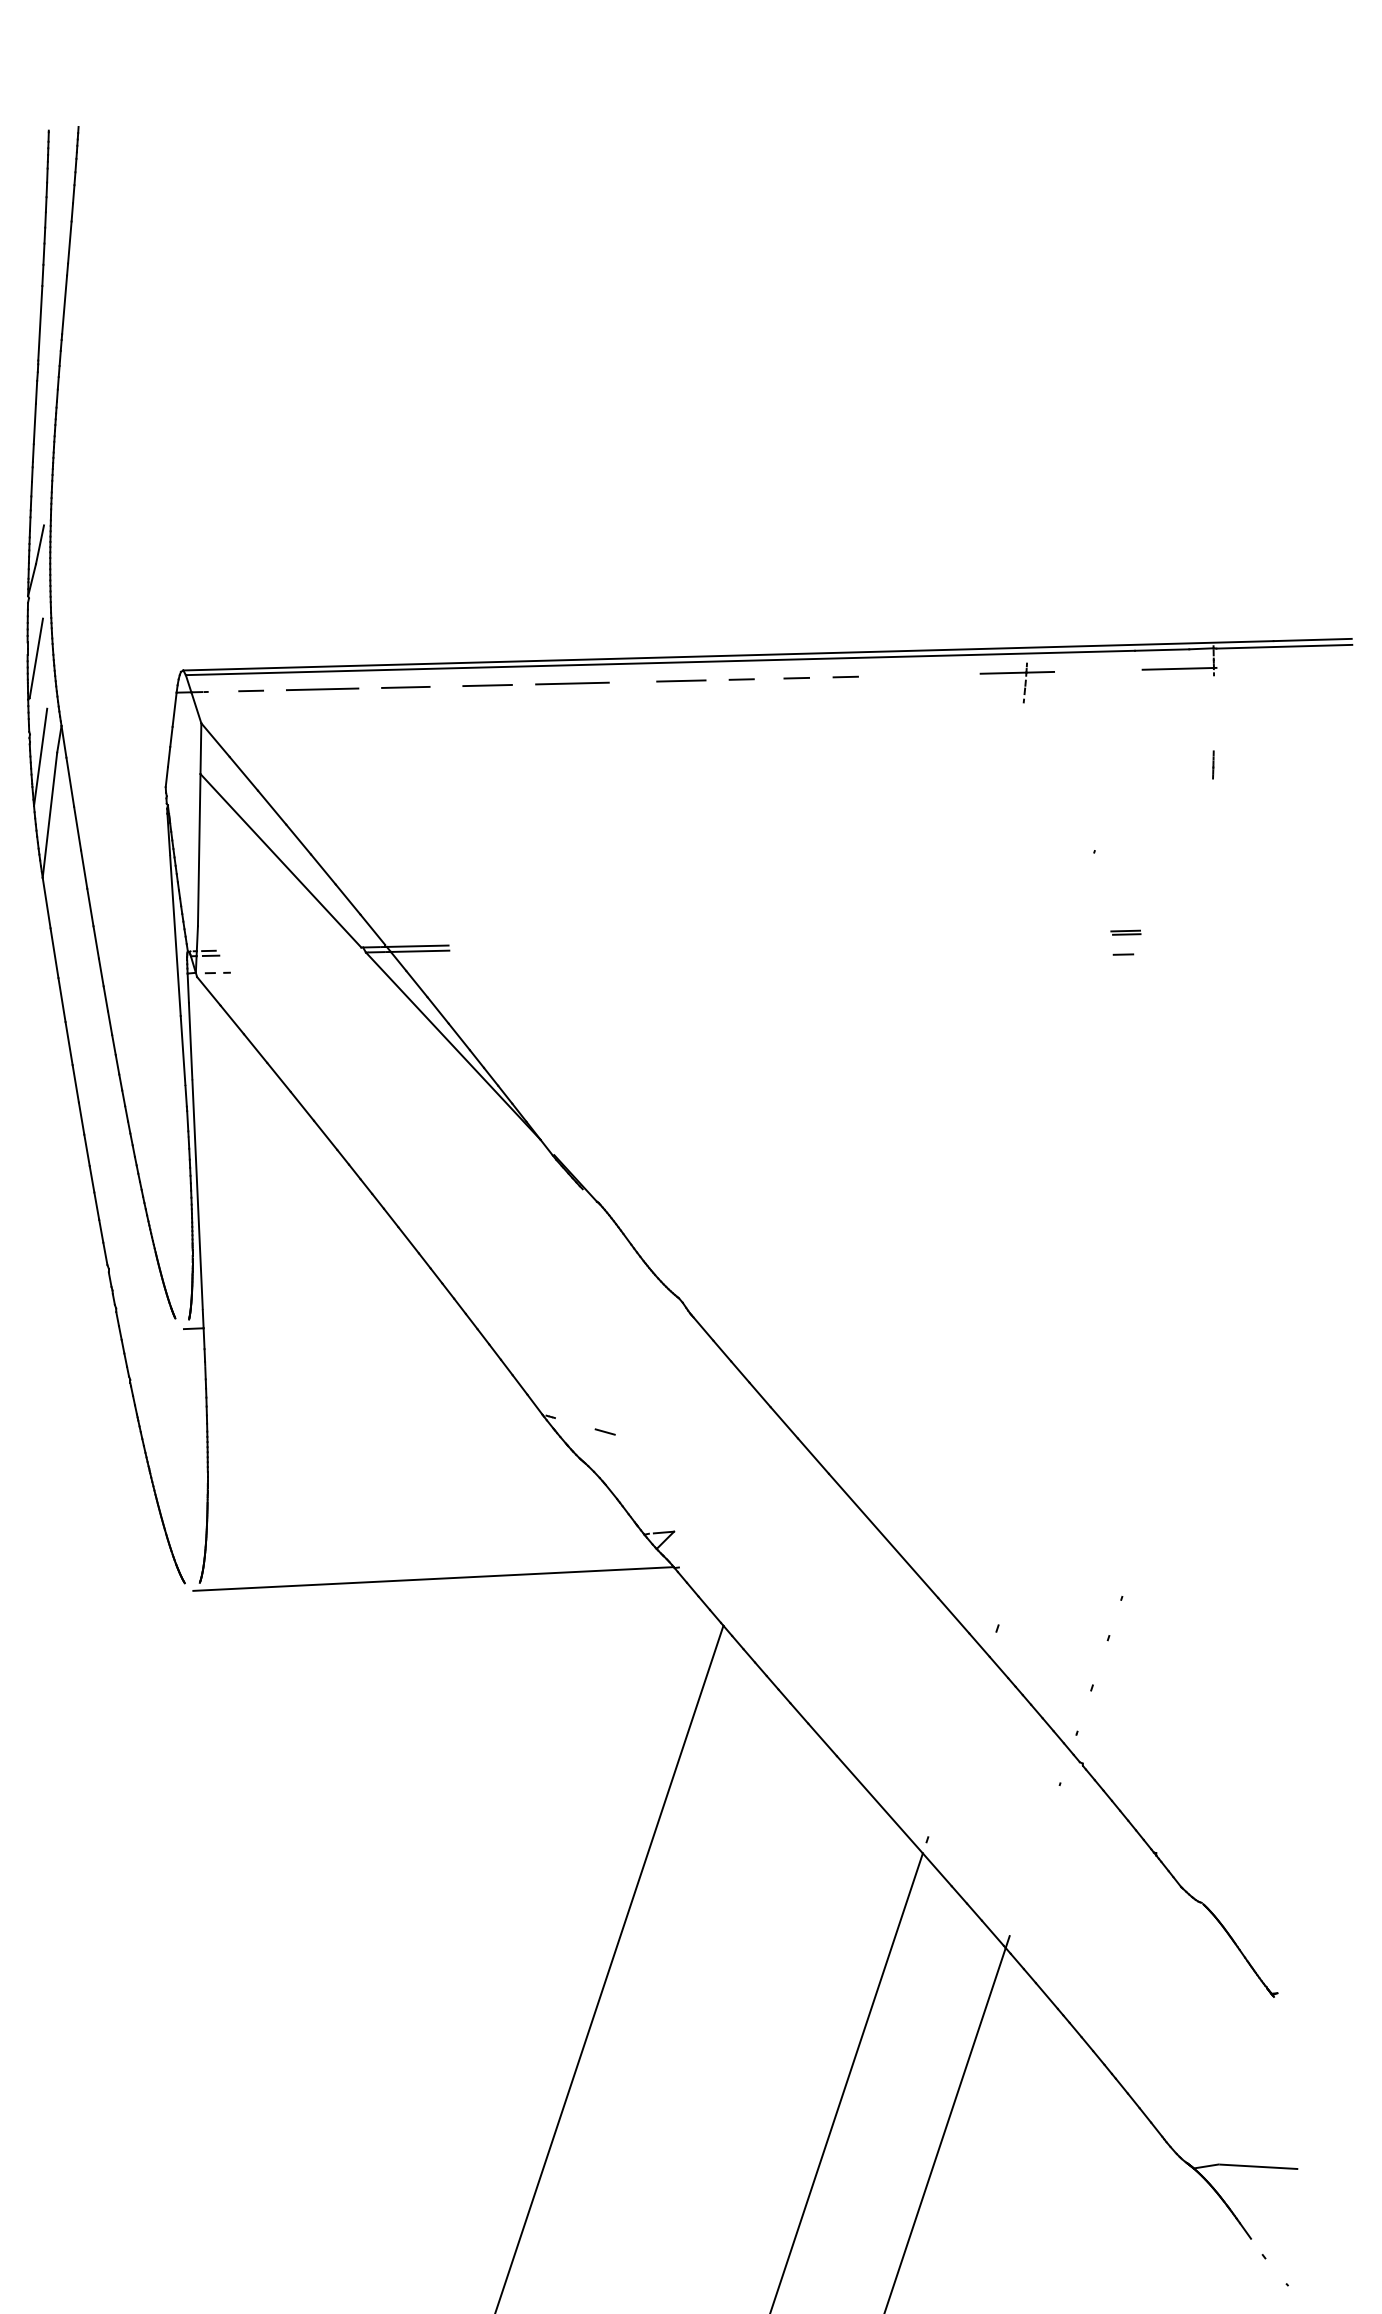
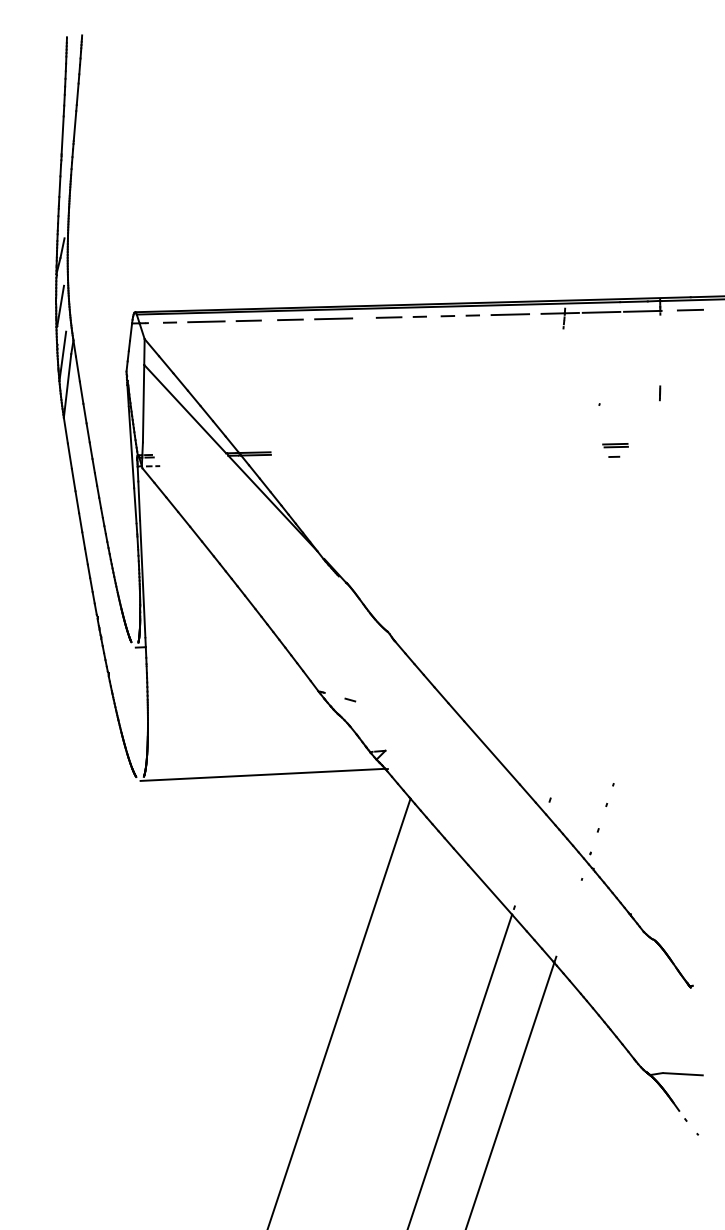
line: (1271, 665) -> (689, 309), added
line: (1098, 669) -> (601, 311), added
line: (919, 674) -> (510, 314), added
line: (1214, 765) -> (660, 393), moved
part: (1125, 932) -> (615, 445), size x1.67

